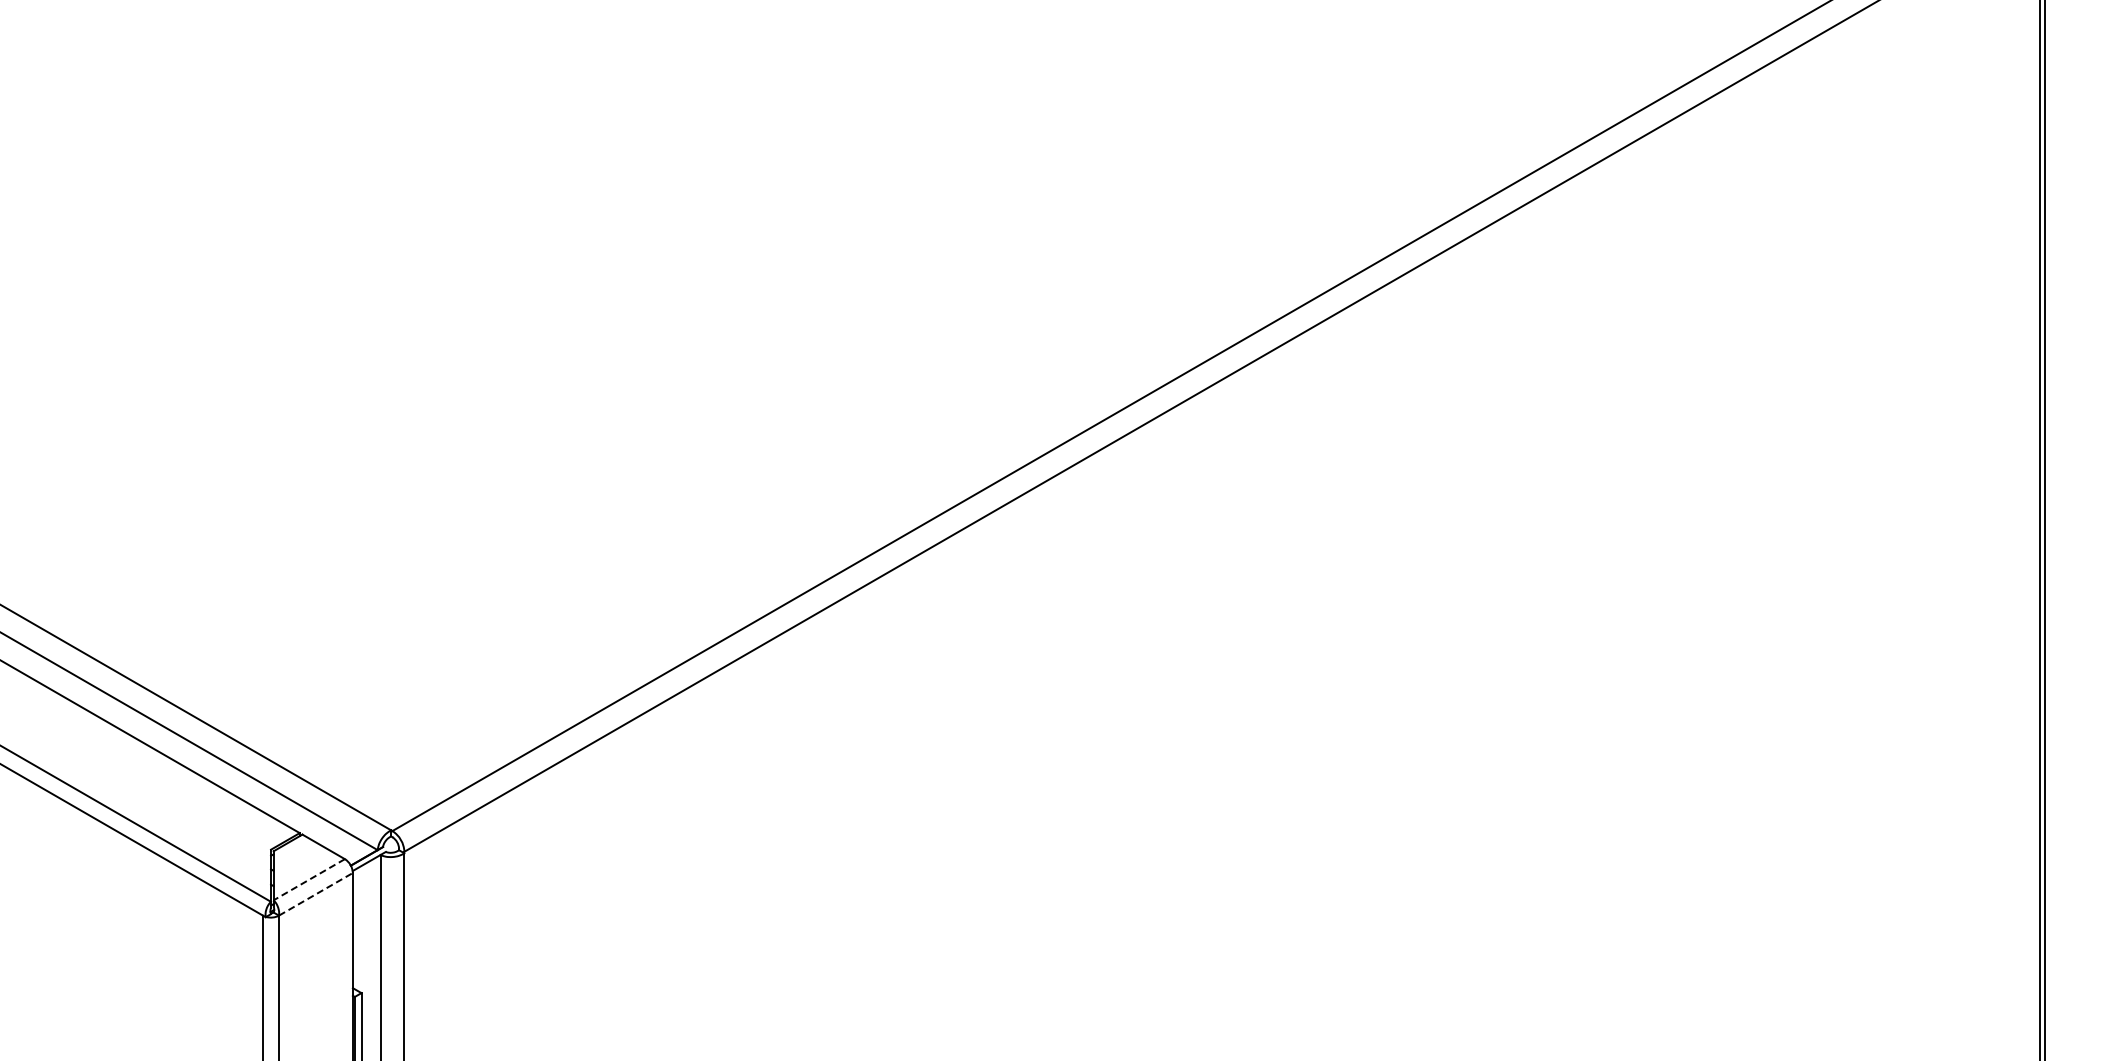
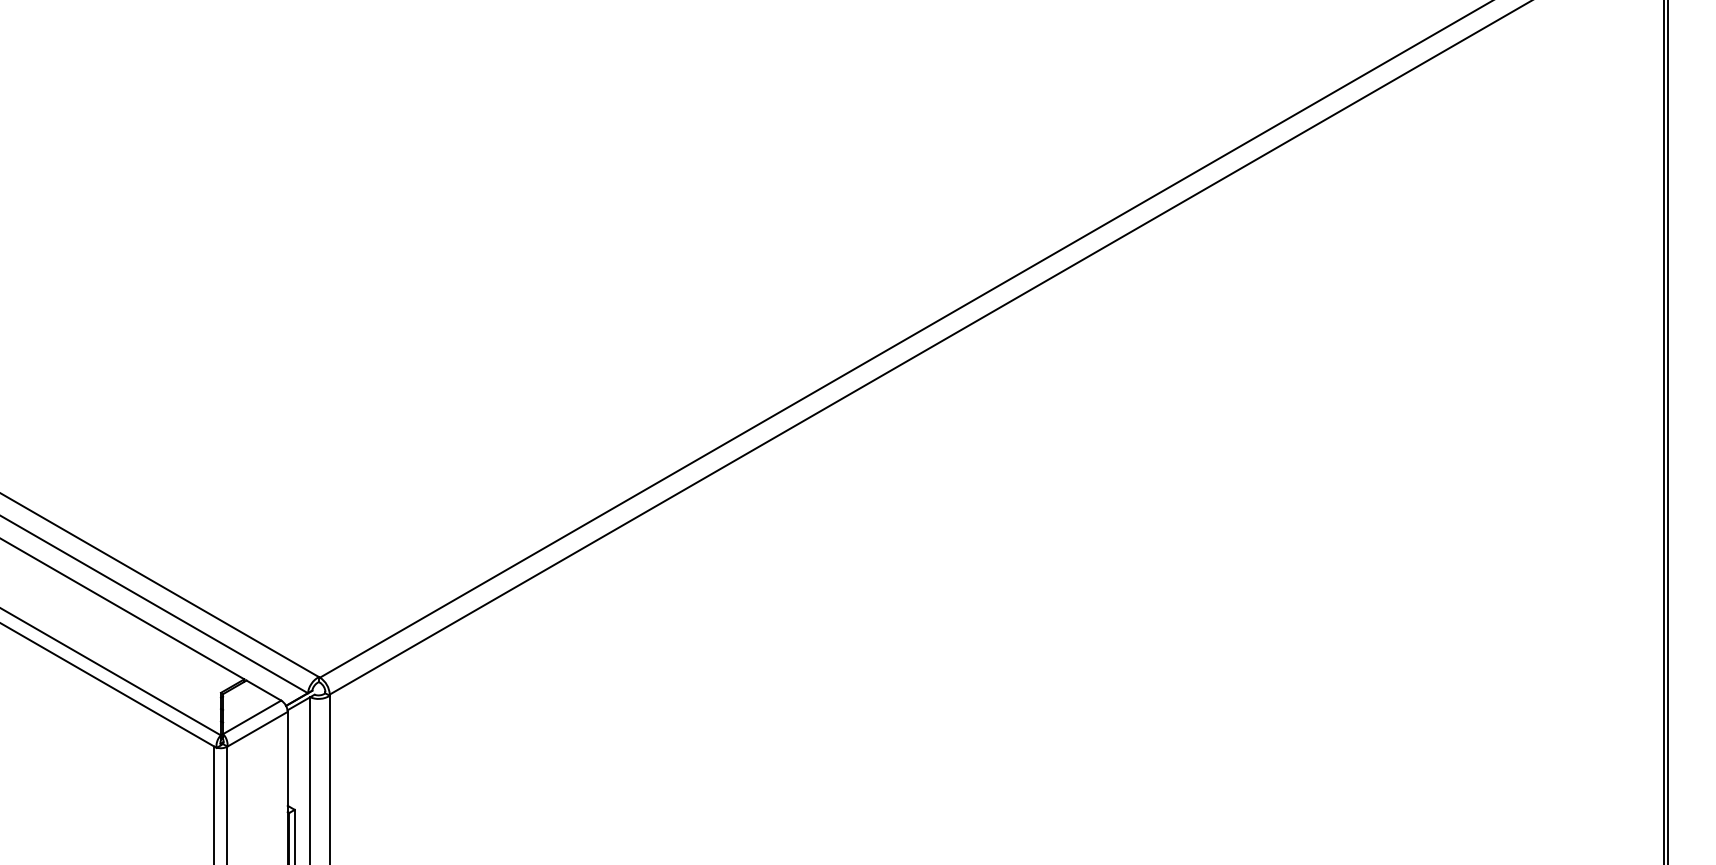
line: (308, 879) -> (251, 717), dashed -> solid
line: (315, 894) -> (257, 729), dashed -> solid

